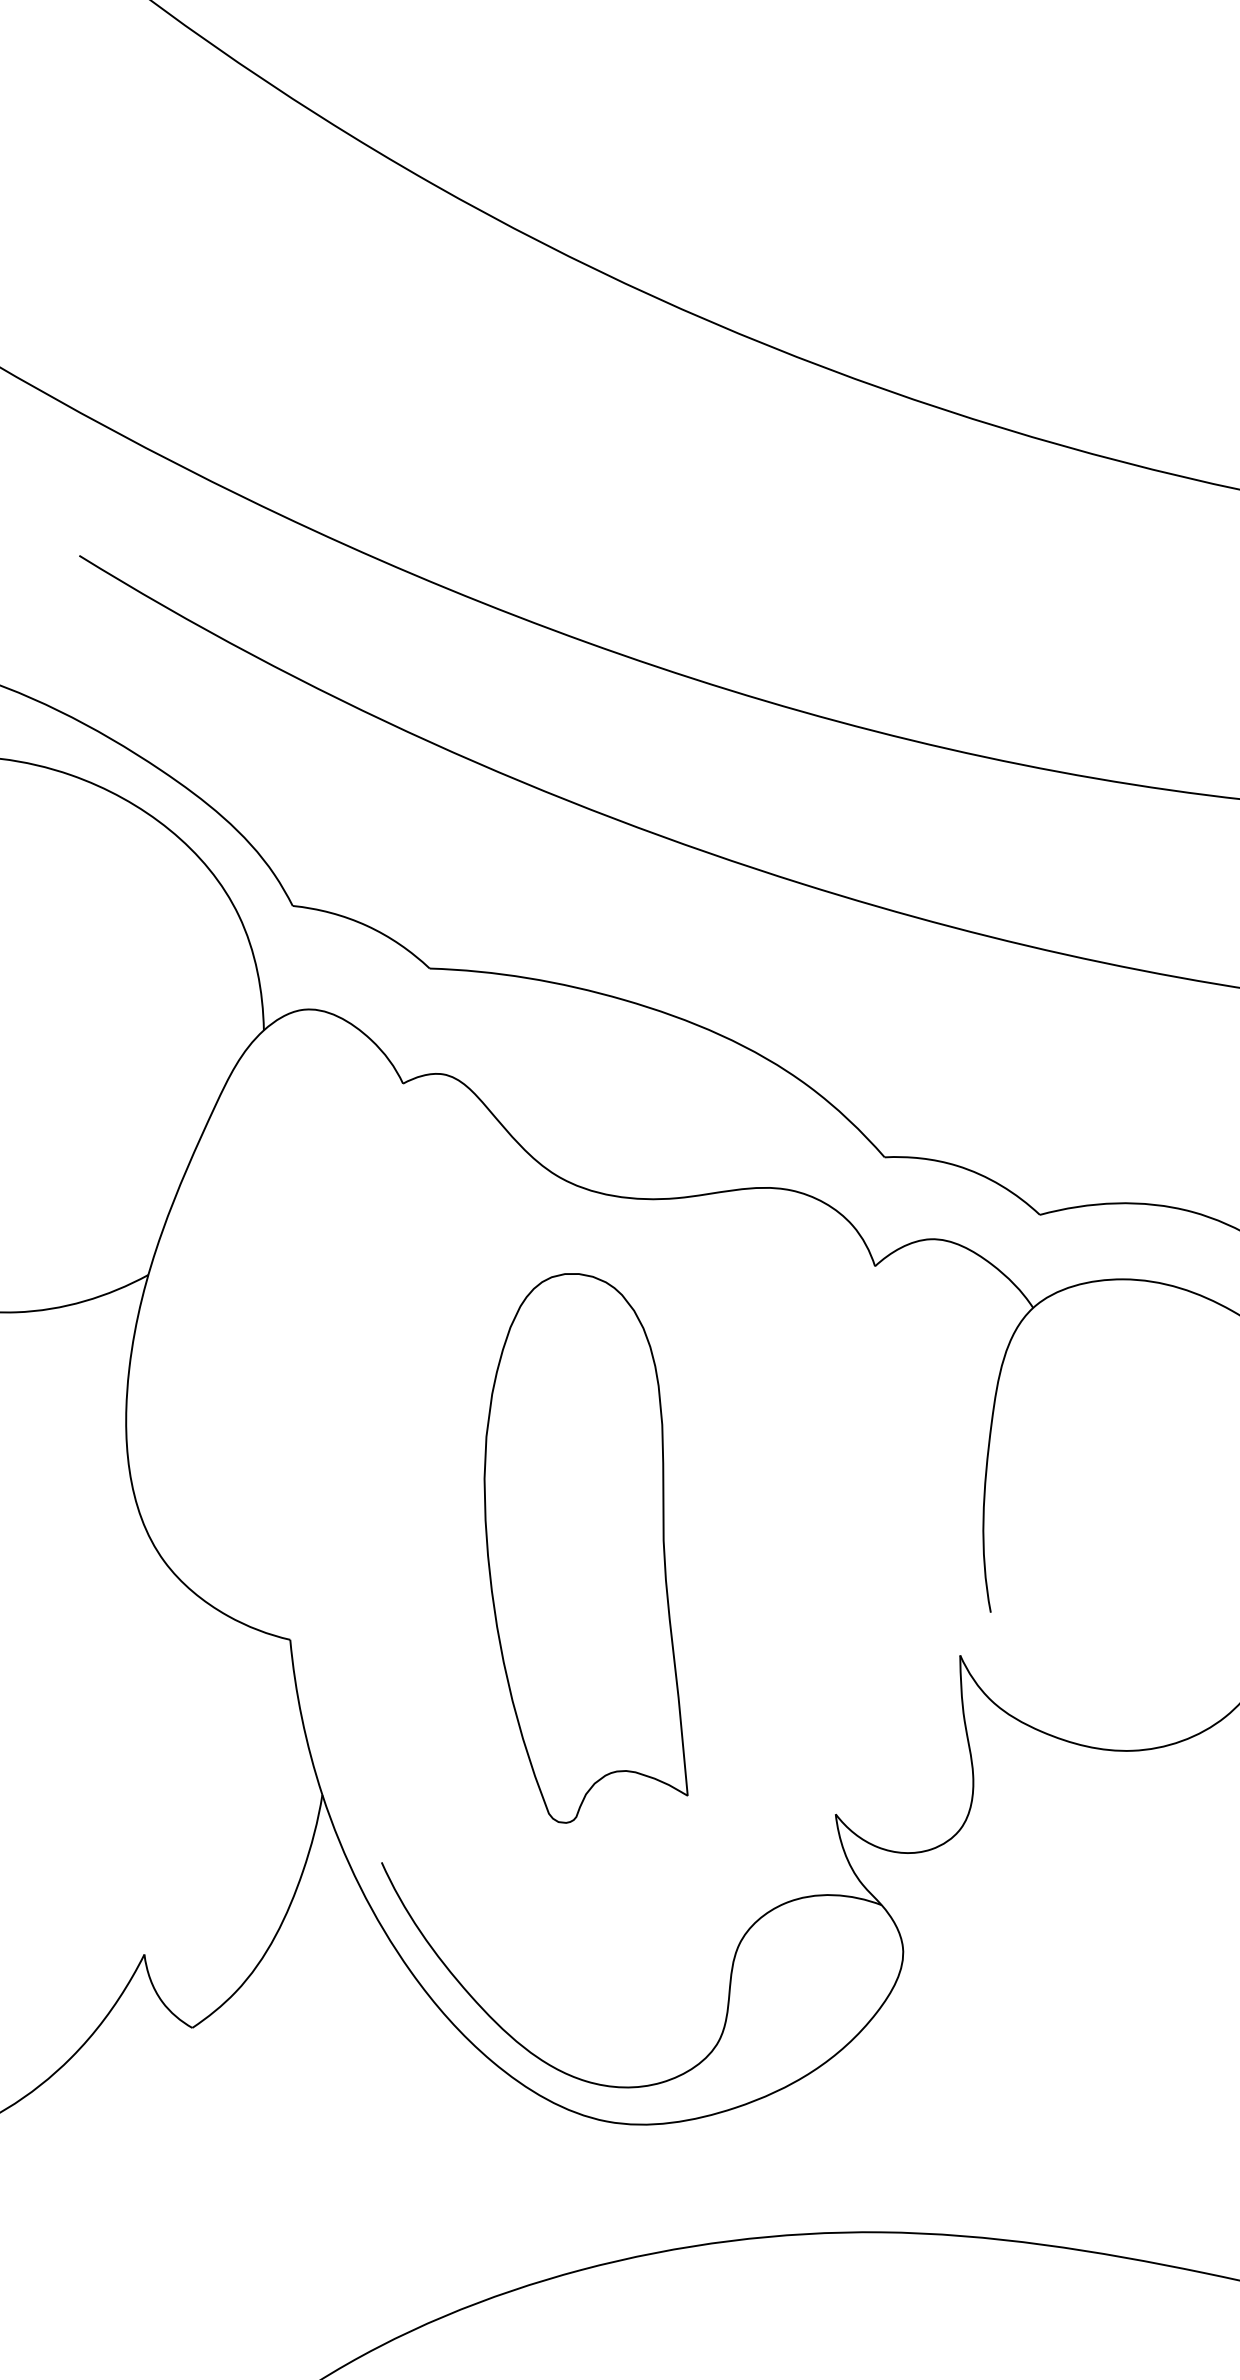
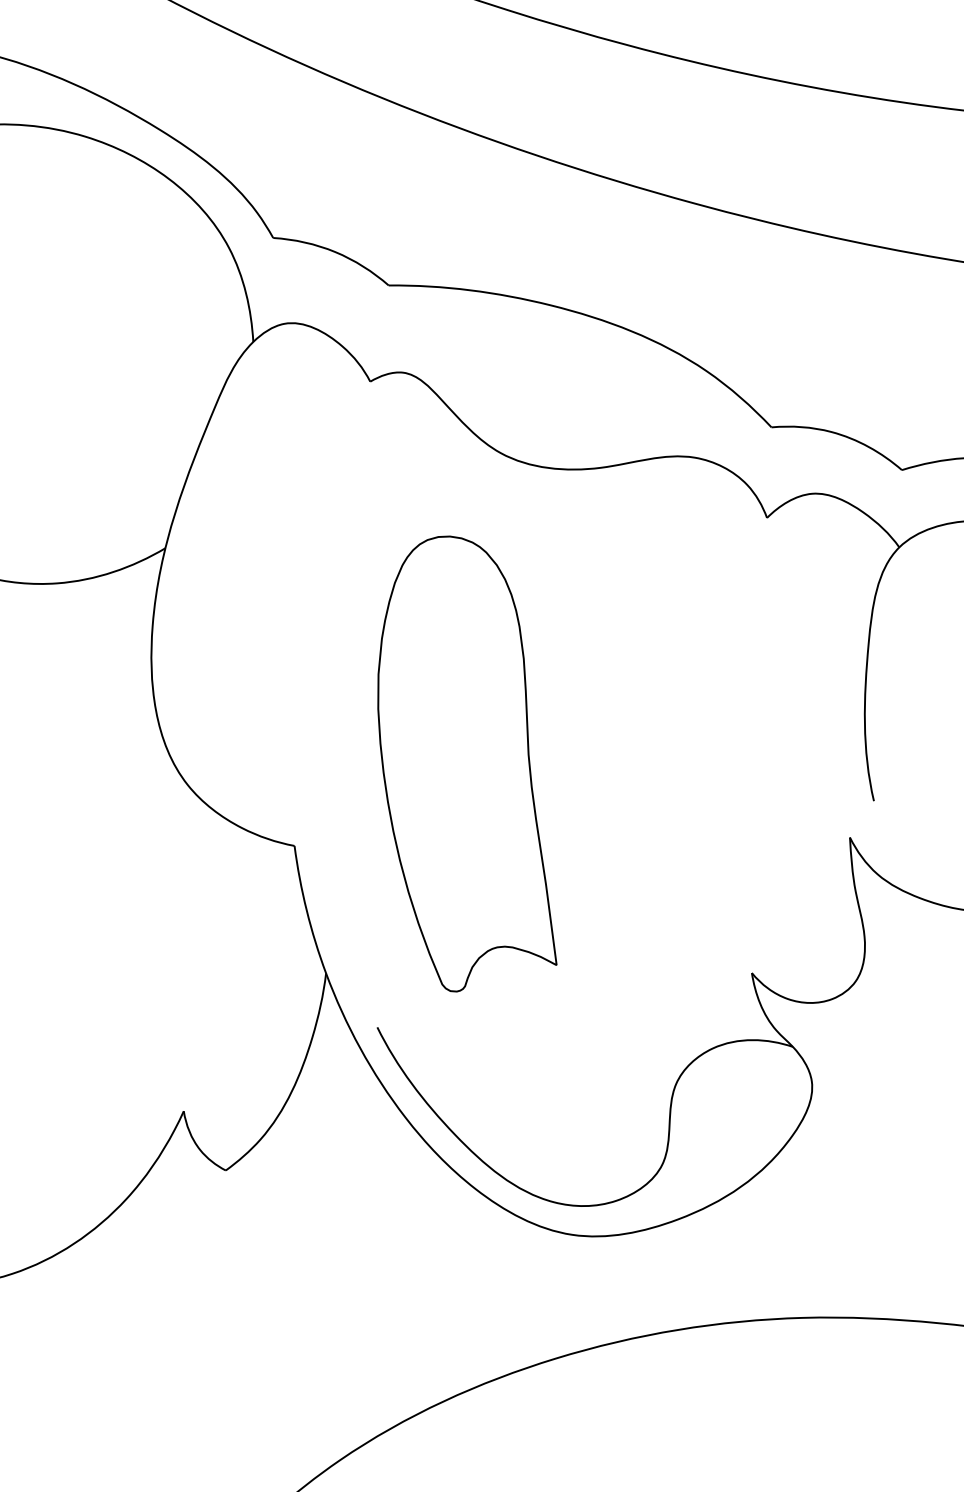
part: (585, 1548) -> (464, 763), moved

